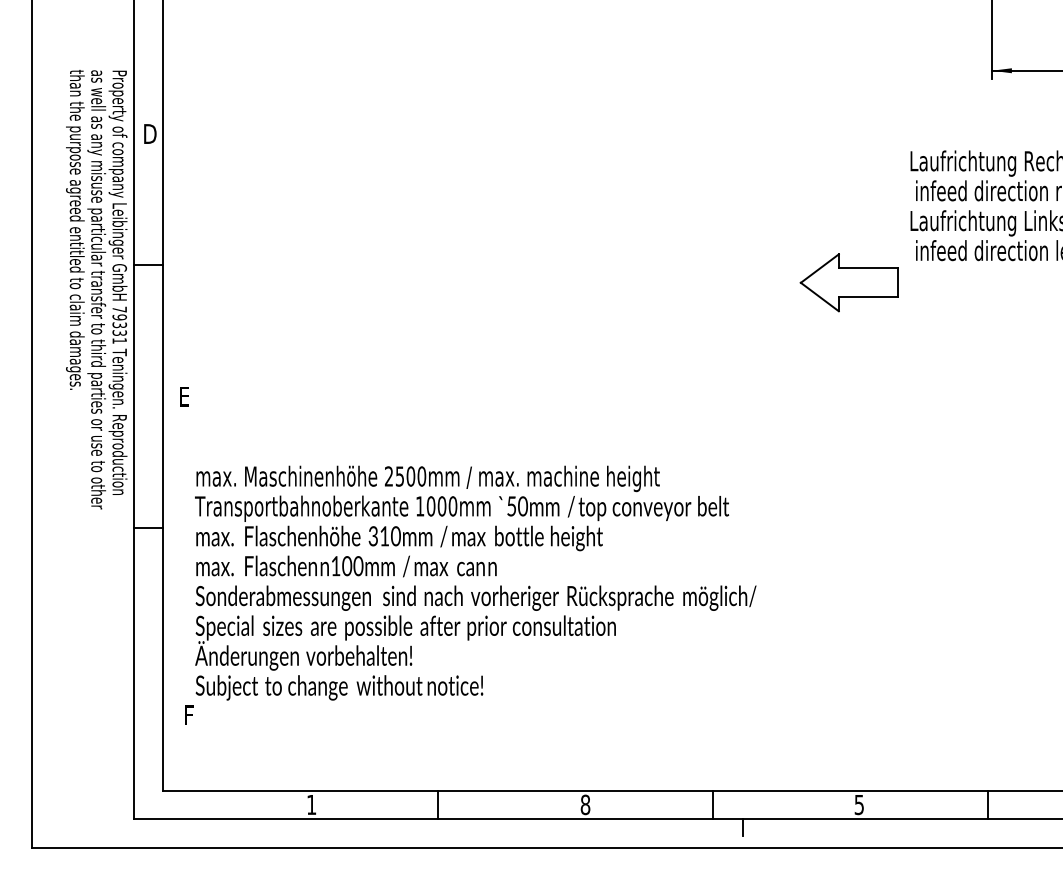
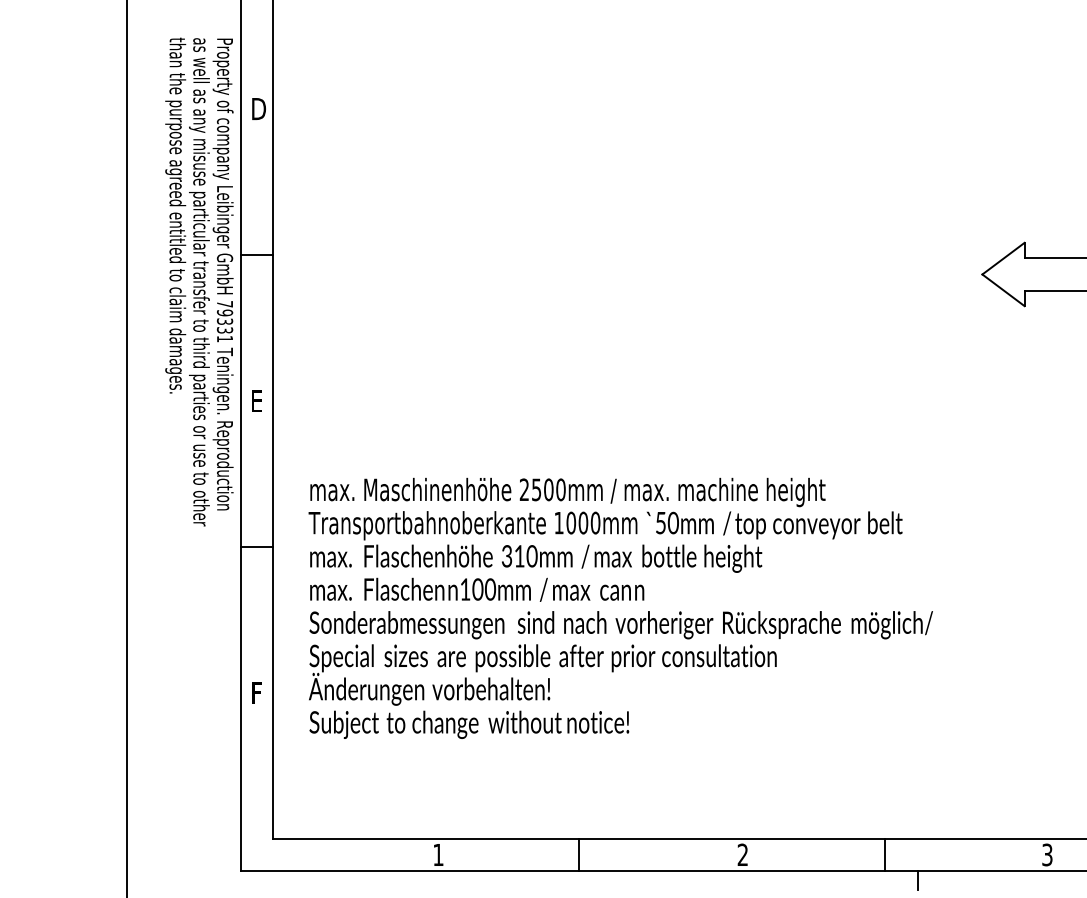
text: (184, 396) -> (257, 400), moved
text: (189, 714) -> (257, 692), moved
text: (585, 804) -> (742, 854), 8 -> 2
text: (859, 804) -> (1047, 854), 5 -> 3

